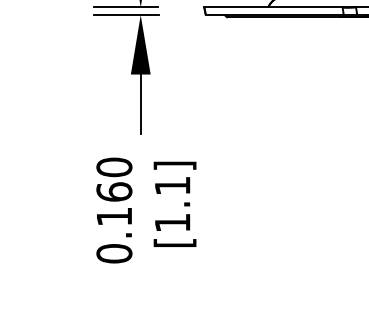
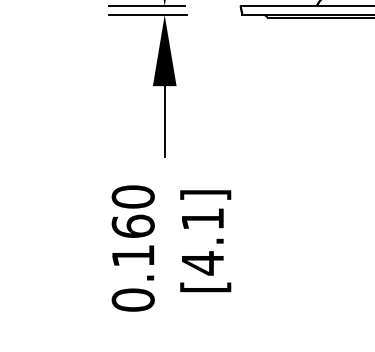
text: (172, 222) -> (202, 262), [1.1] -> [4.1]

